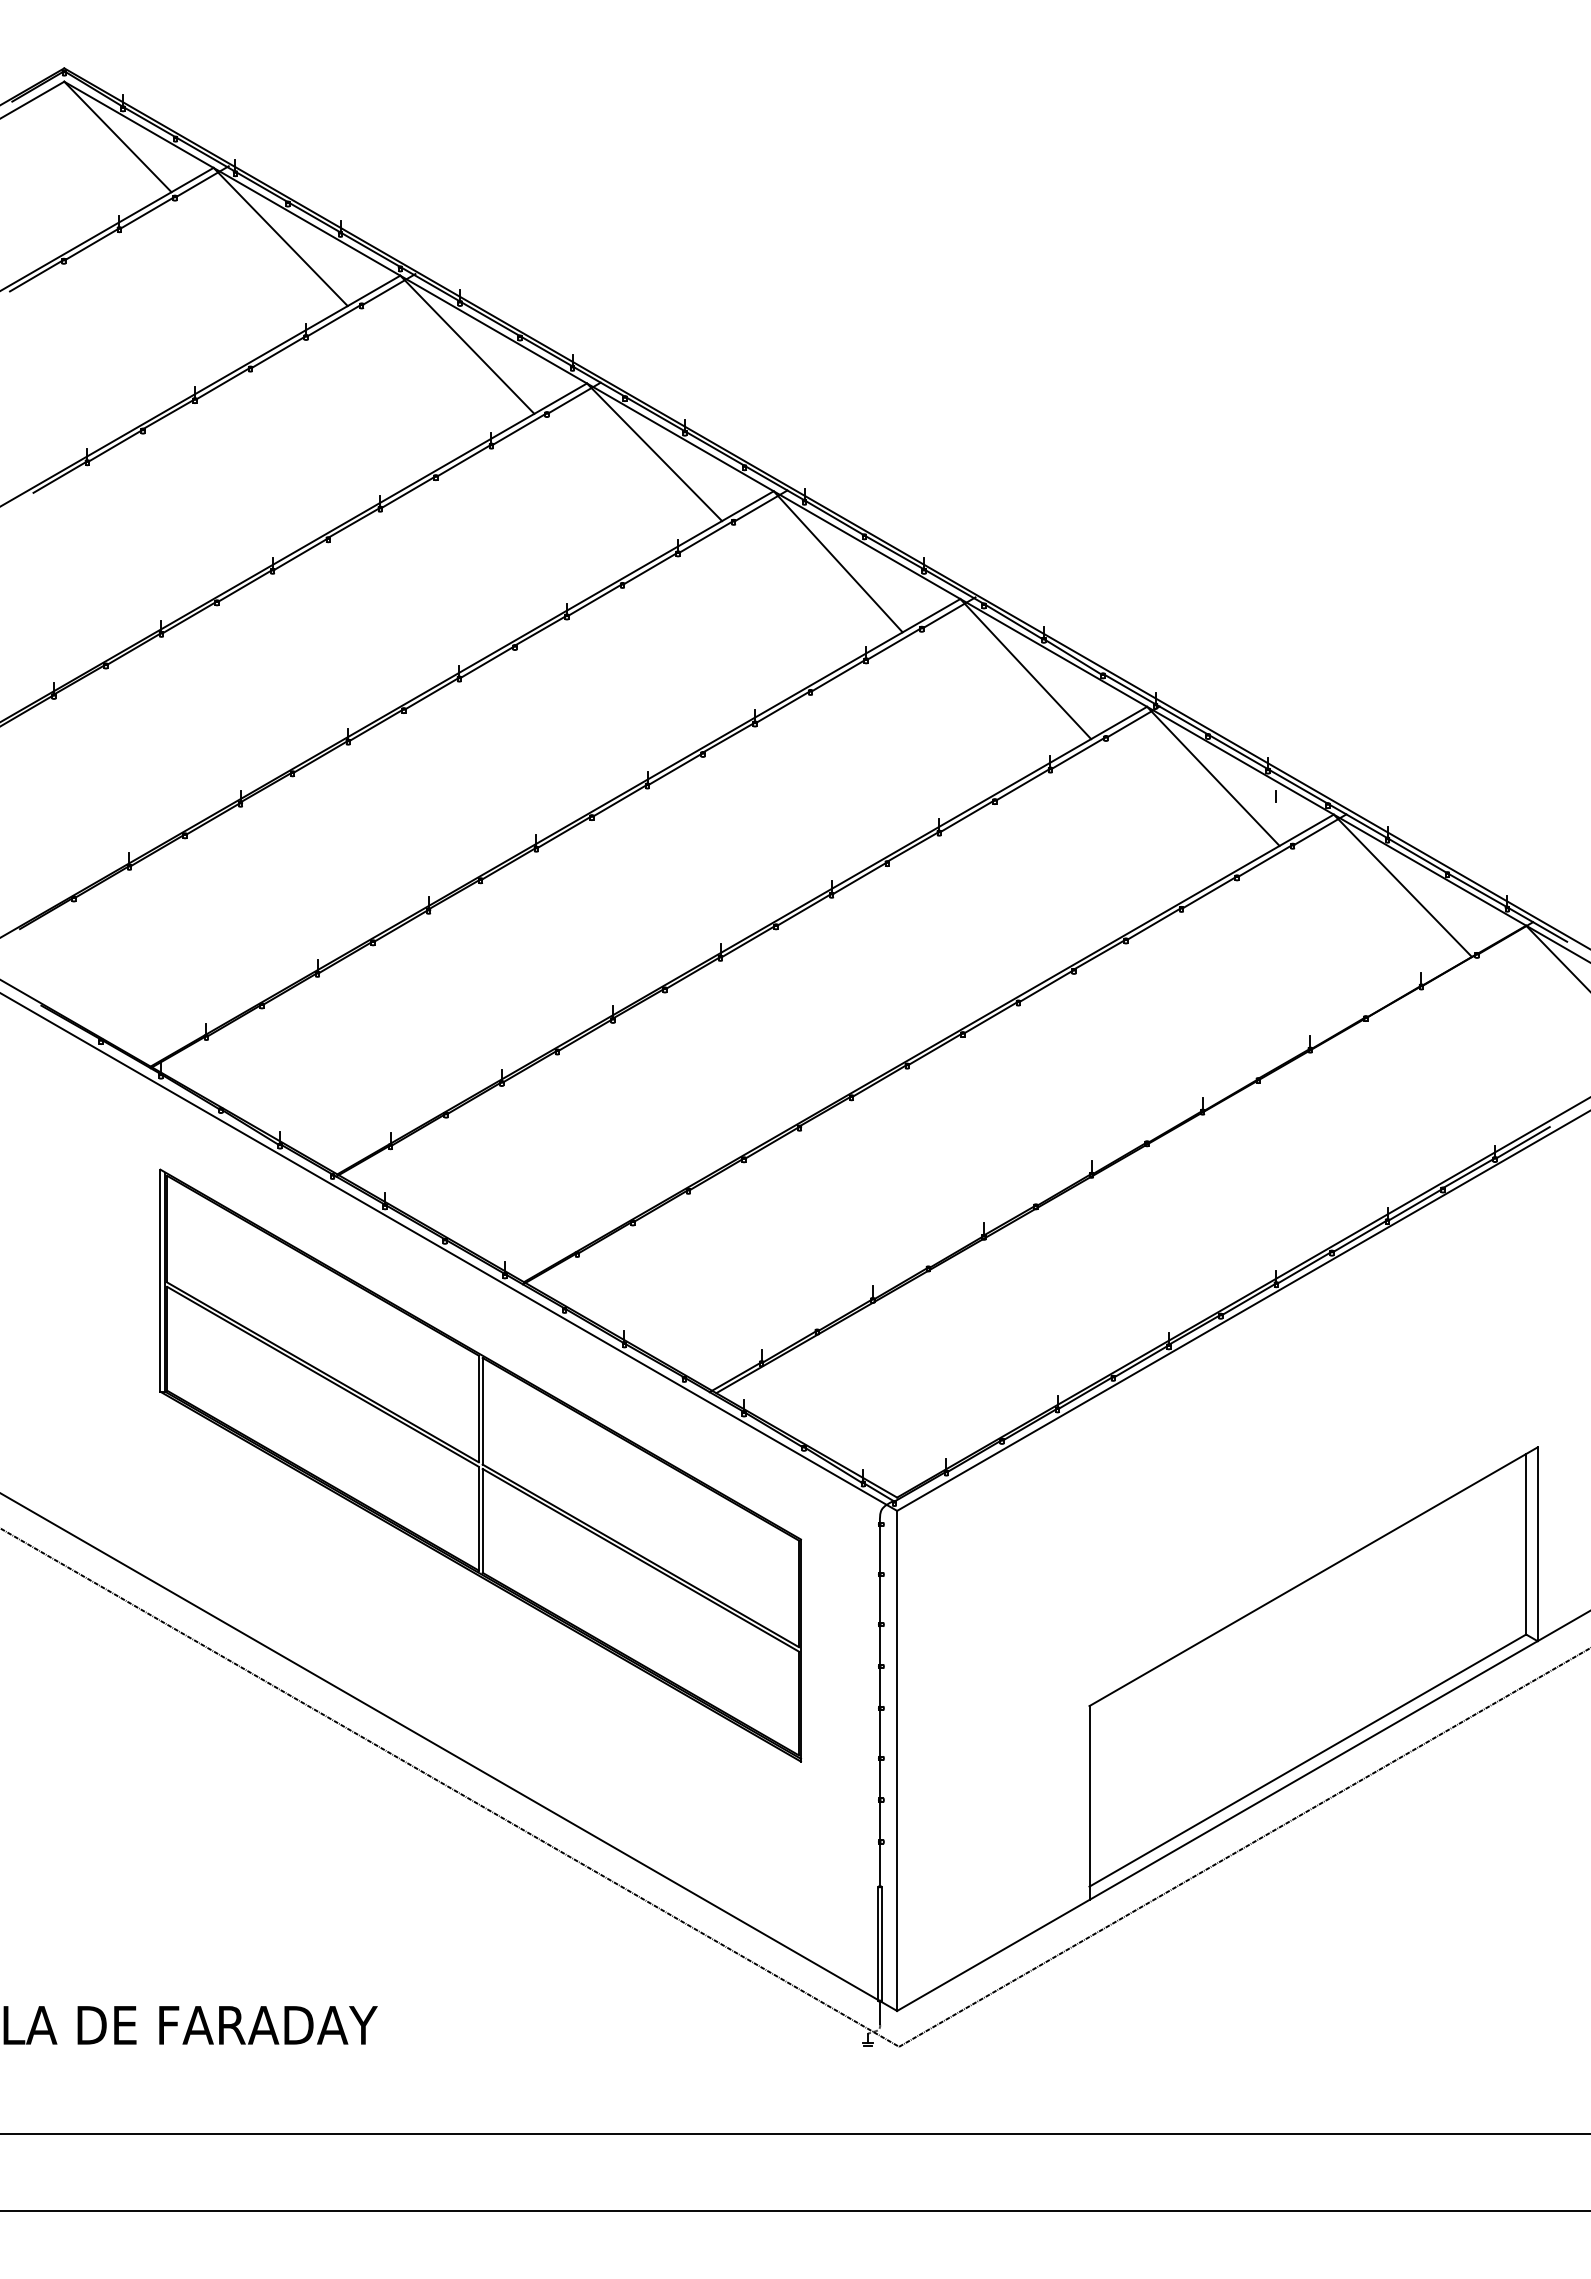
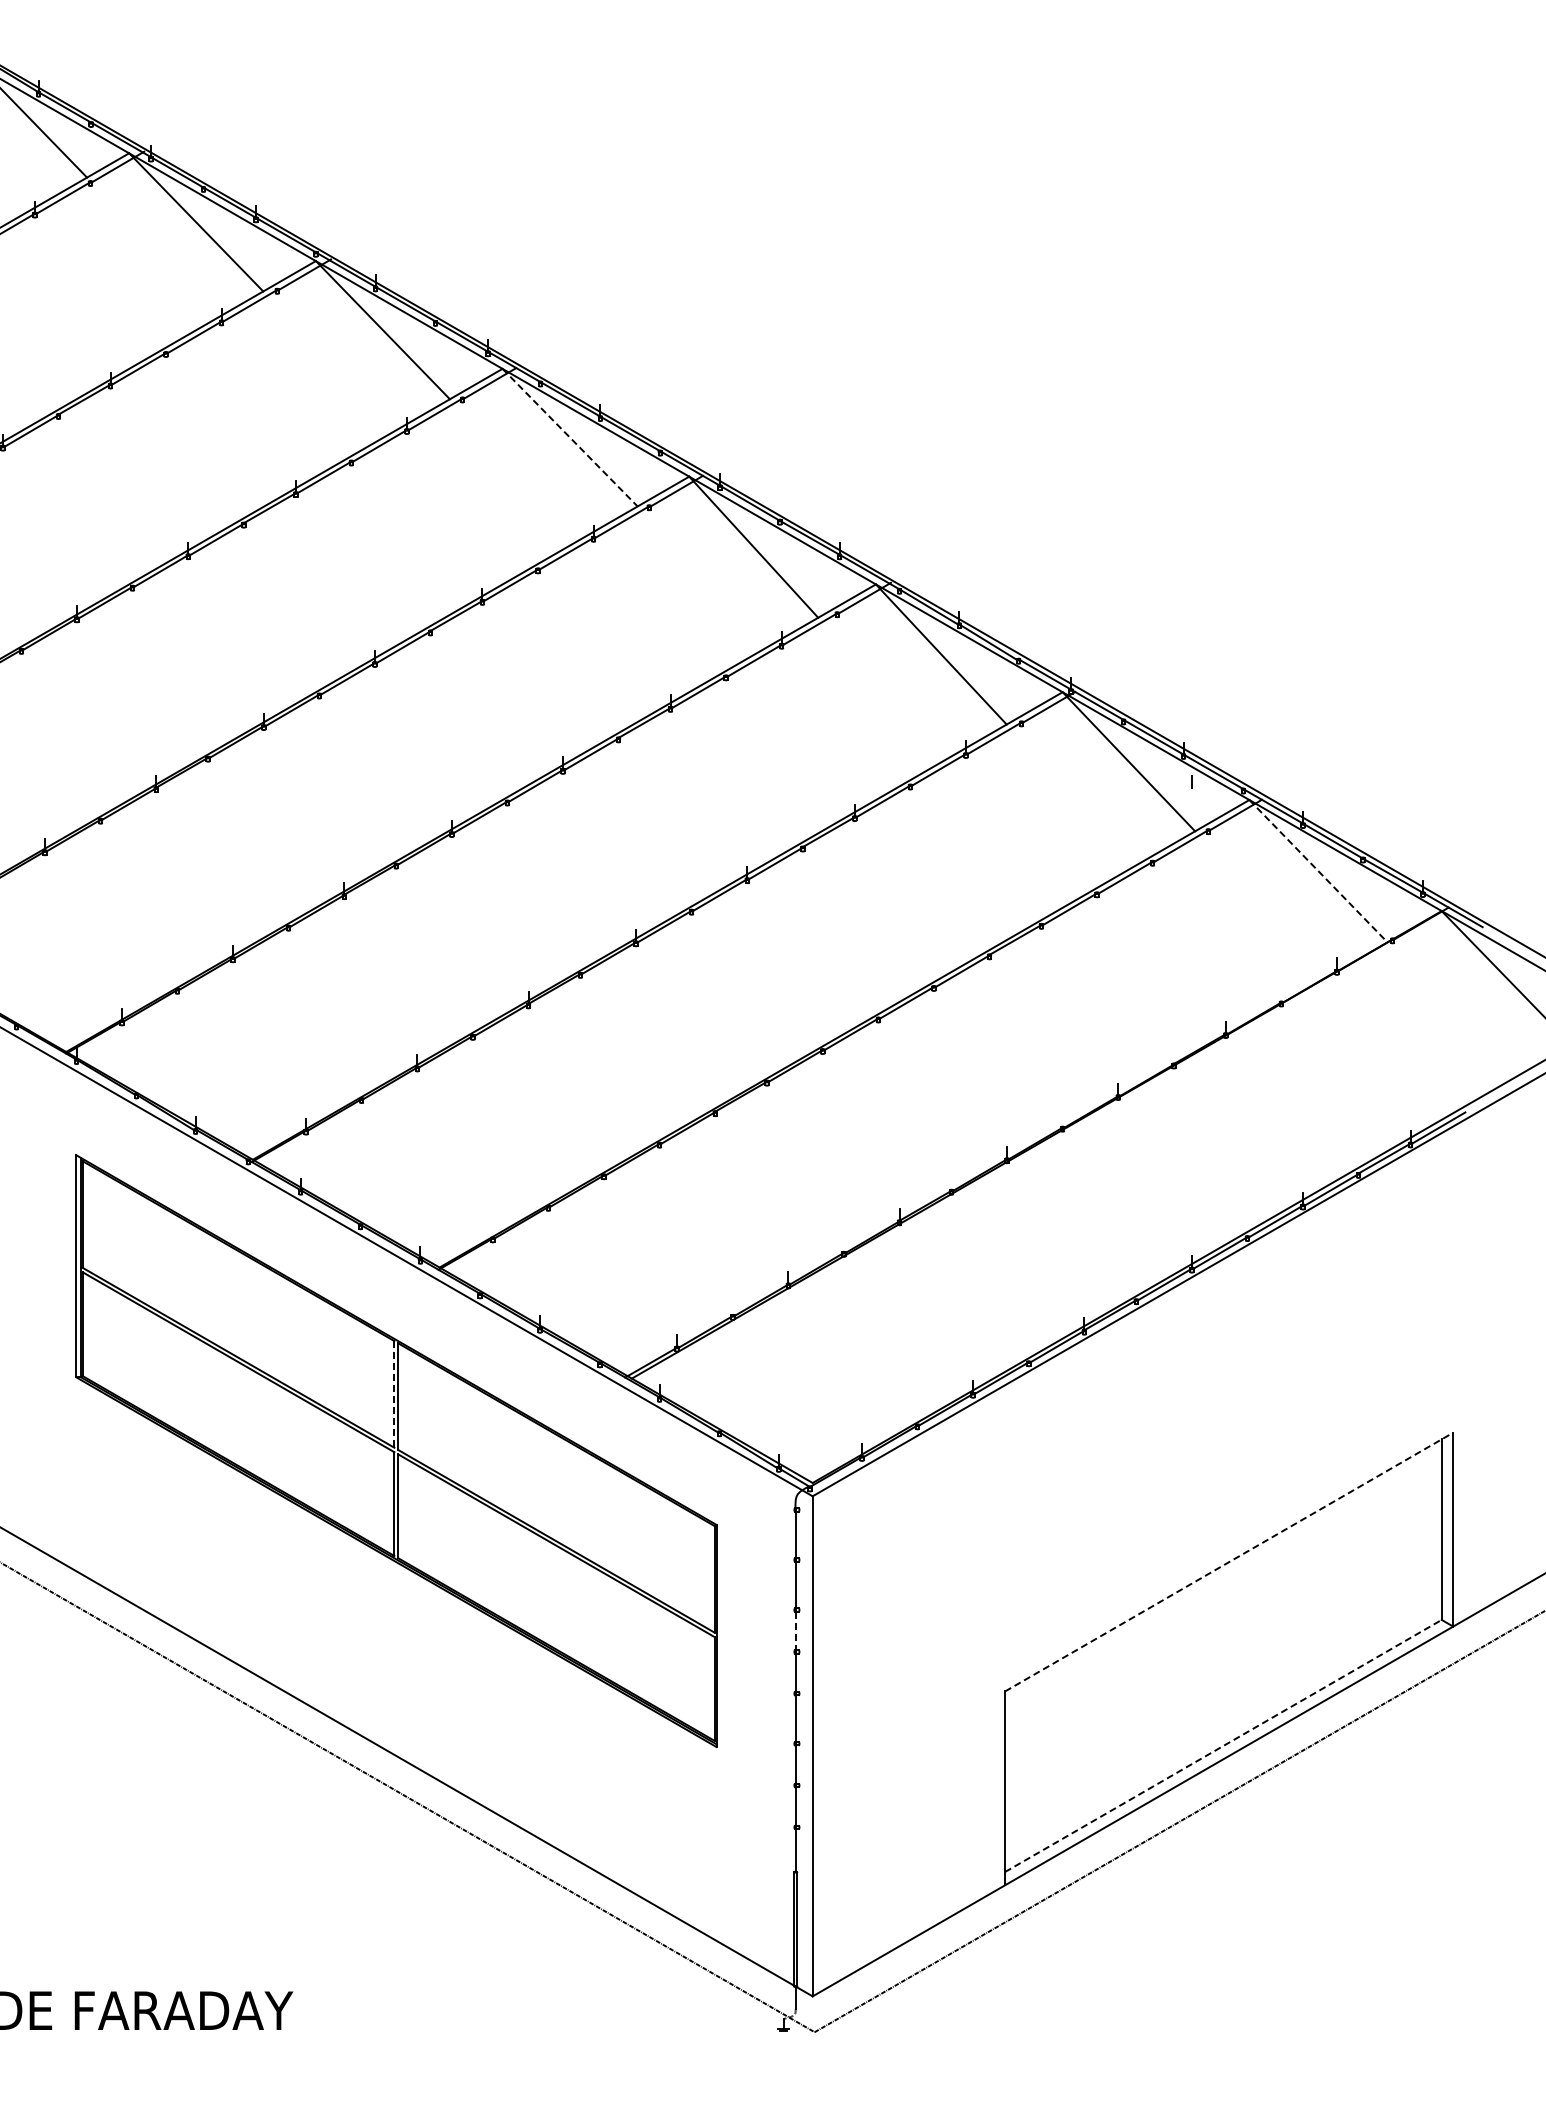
line: (654, 452) -> (570, 437), solid -> dashed
line: (1403, 886) -> (1319, 871), solid -> dashed
line: (478, 1409) -> (394, 1394), solid -> dashed
line: (1313, 1576) -> (1229, 1561), solid -> dashed
line: (879, 1646) -> (795, 1631), solid -> dashed
line: (1308, 1760) -> (1224, 1745), solid -> dashed

